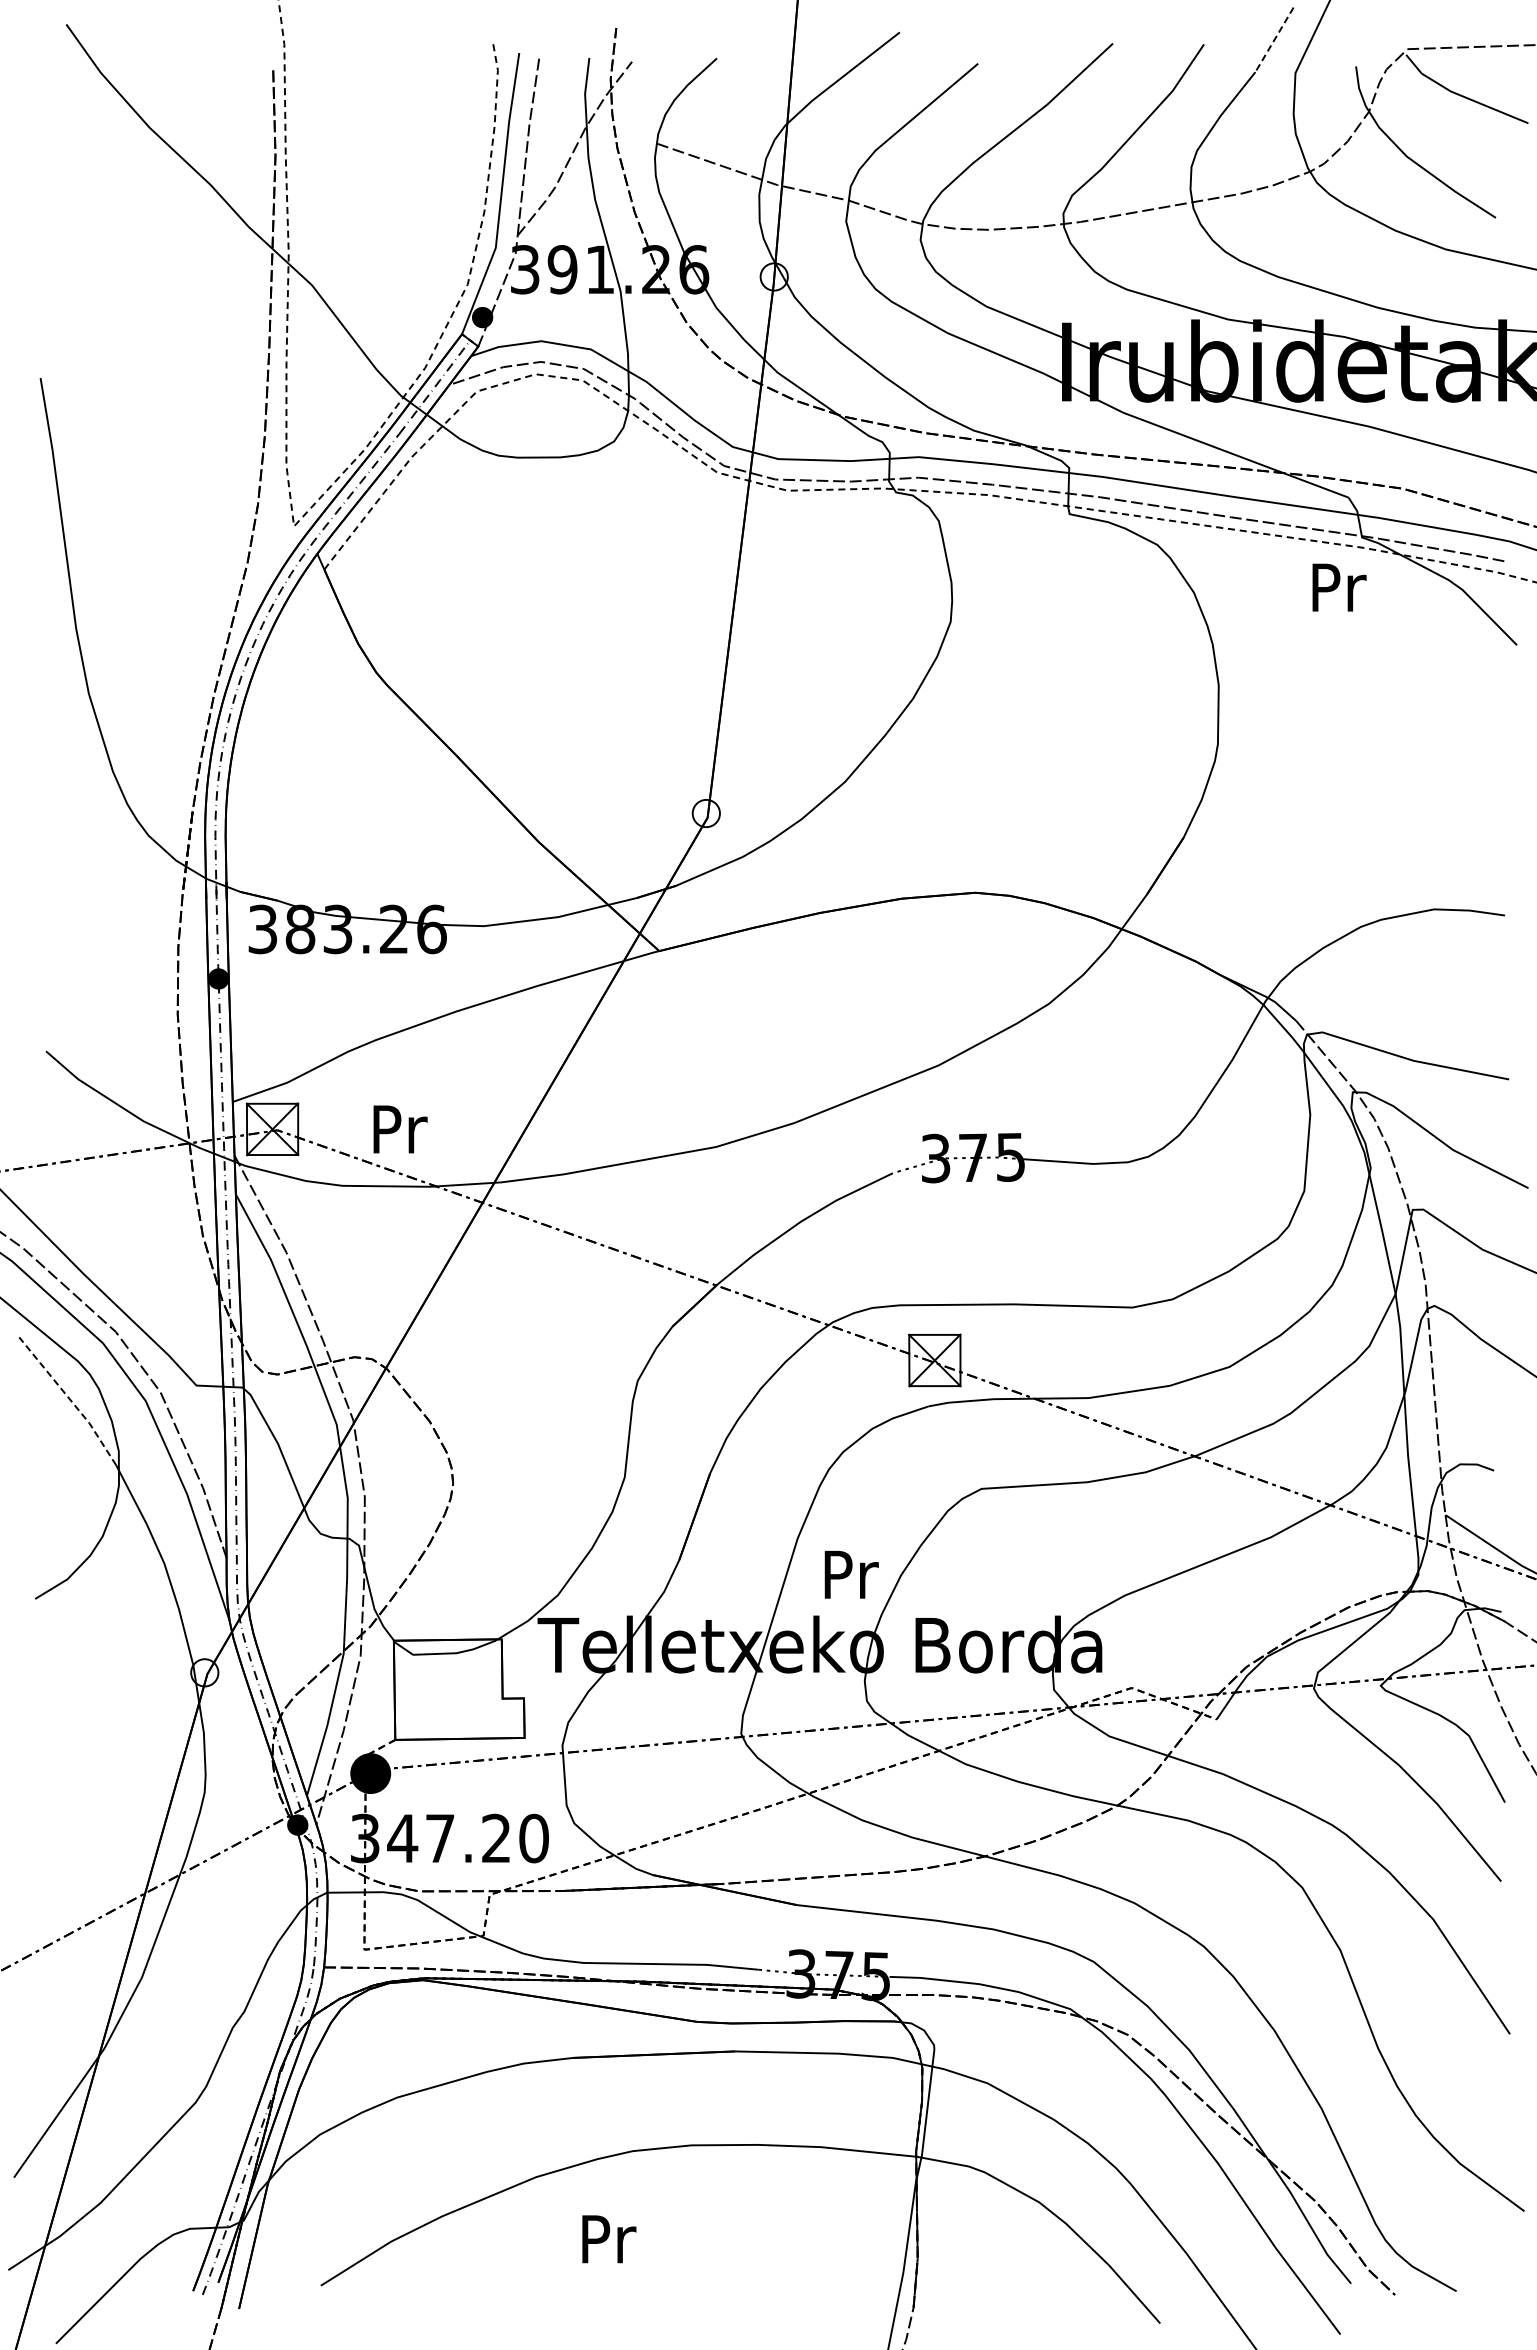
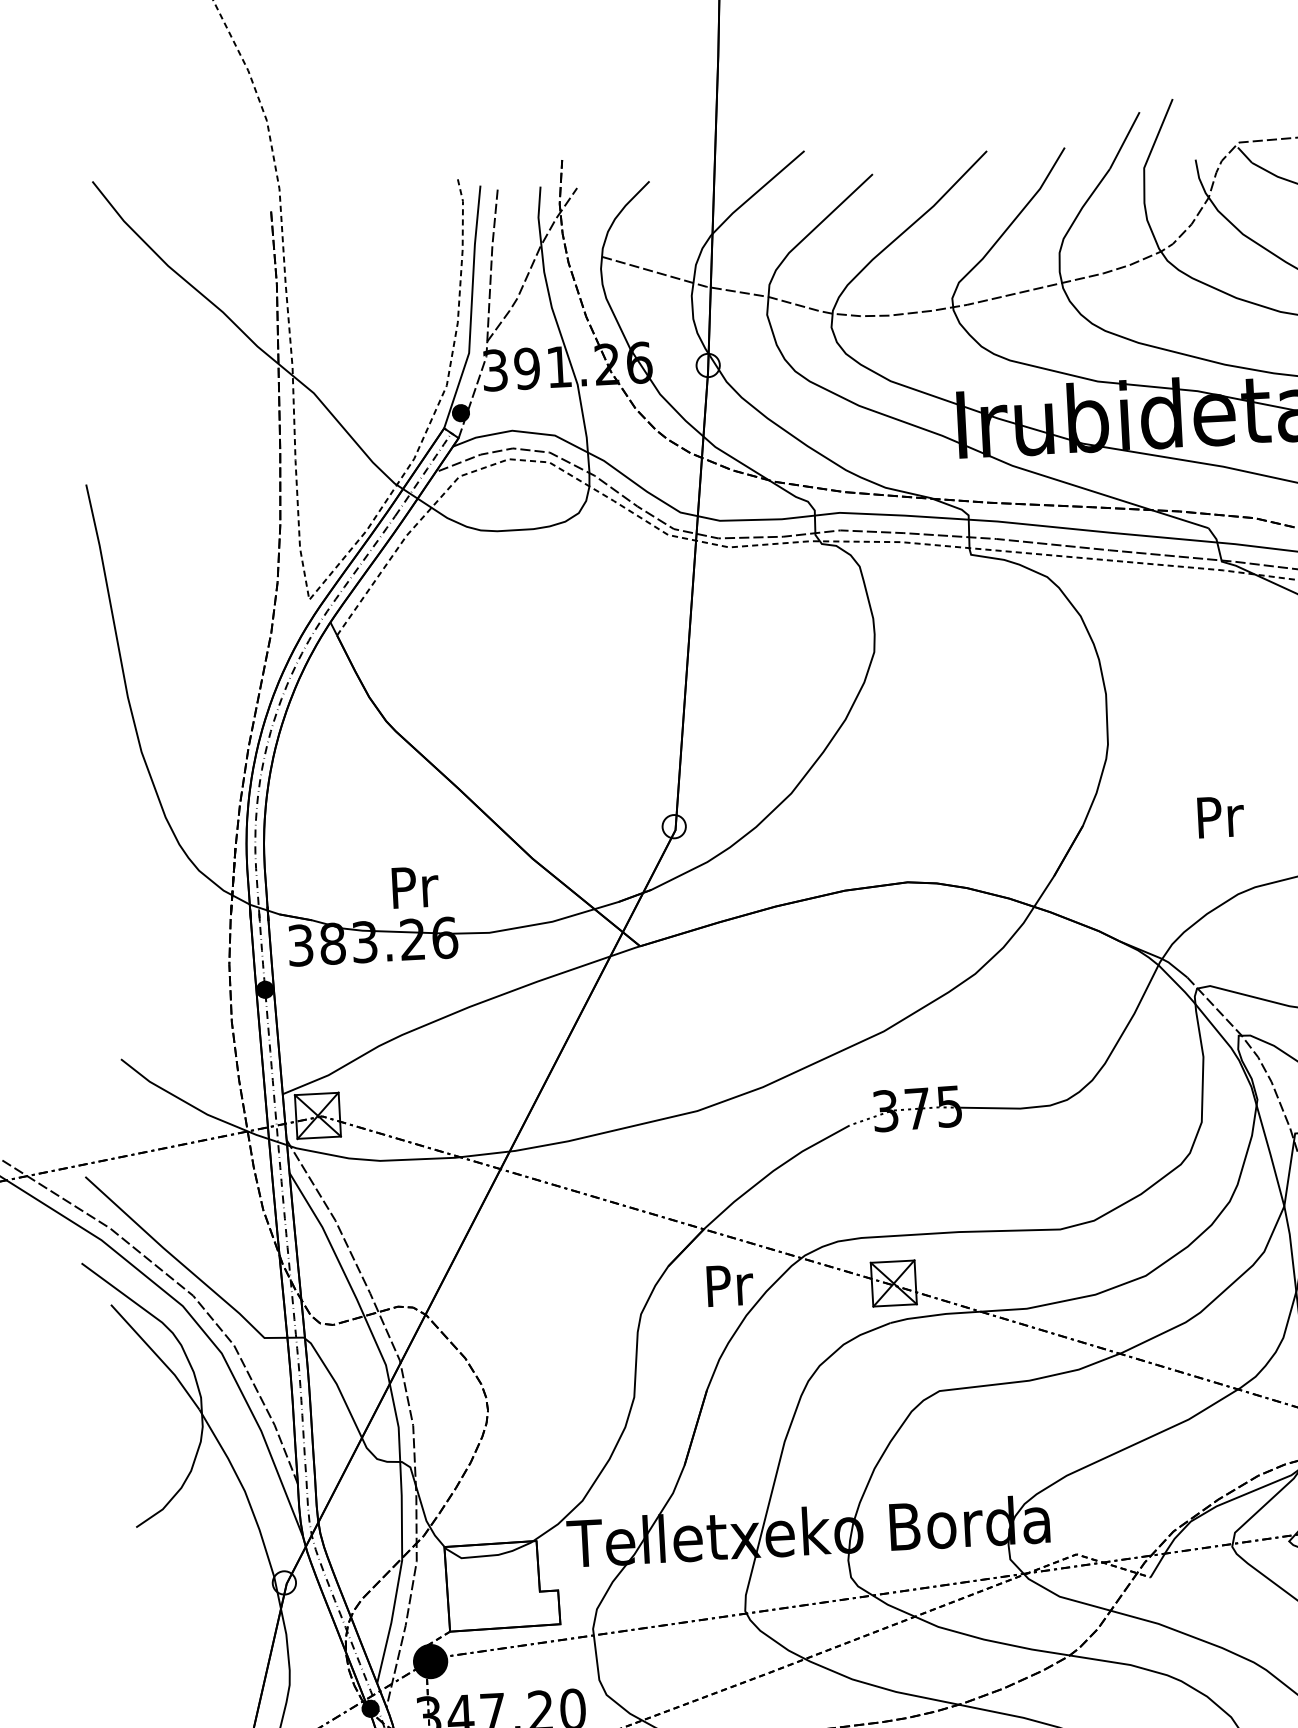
line: (1274, 39) -> (1124, 140), dashed -> solid
text: (1339, 587) -> (1221, 816), moved
text: (400, 1129) -> (415, 887), moved
line: (70, 1399) -> (157, 1355), dashed -> solid
text: (851, 1574) -> (730, 1285), moved

